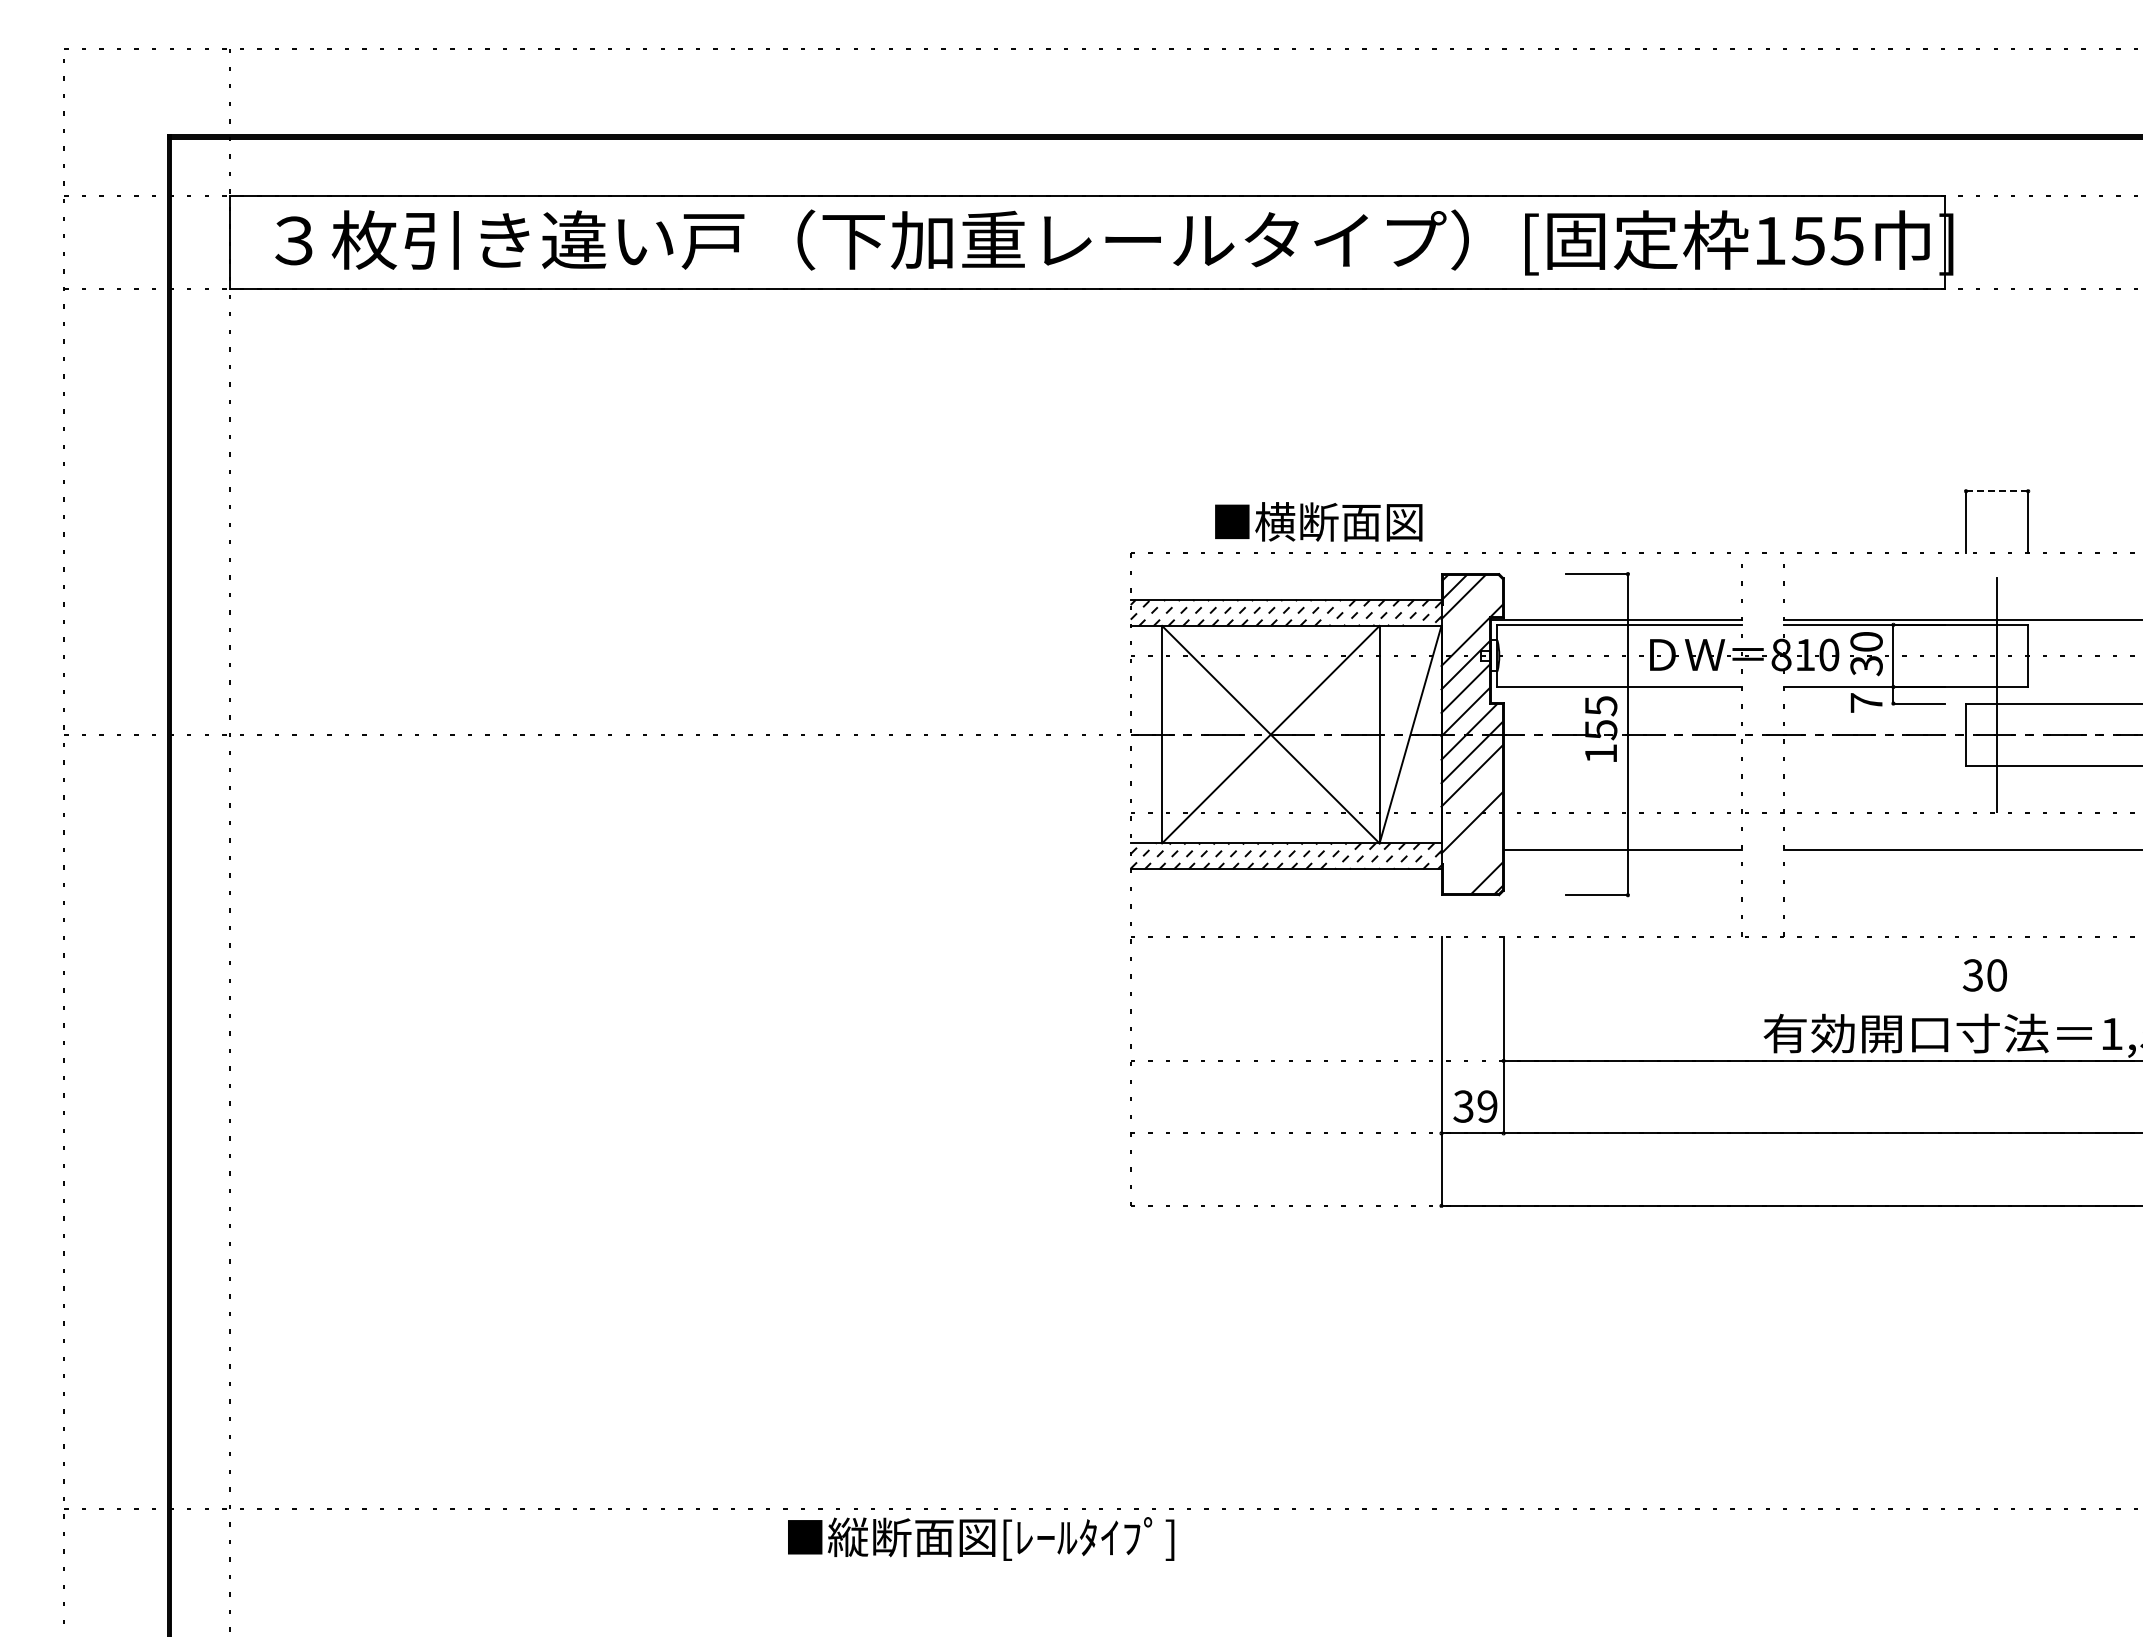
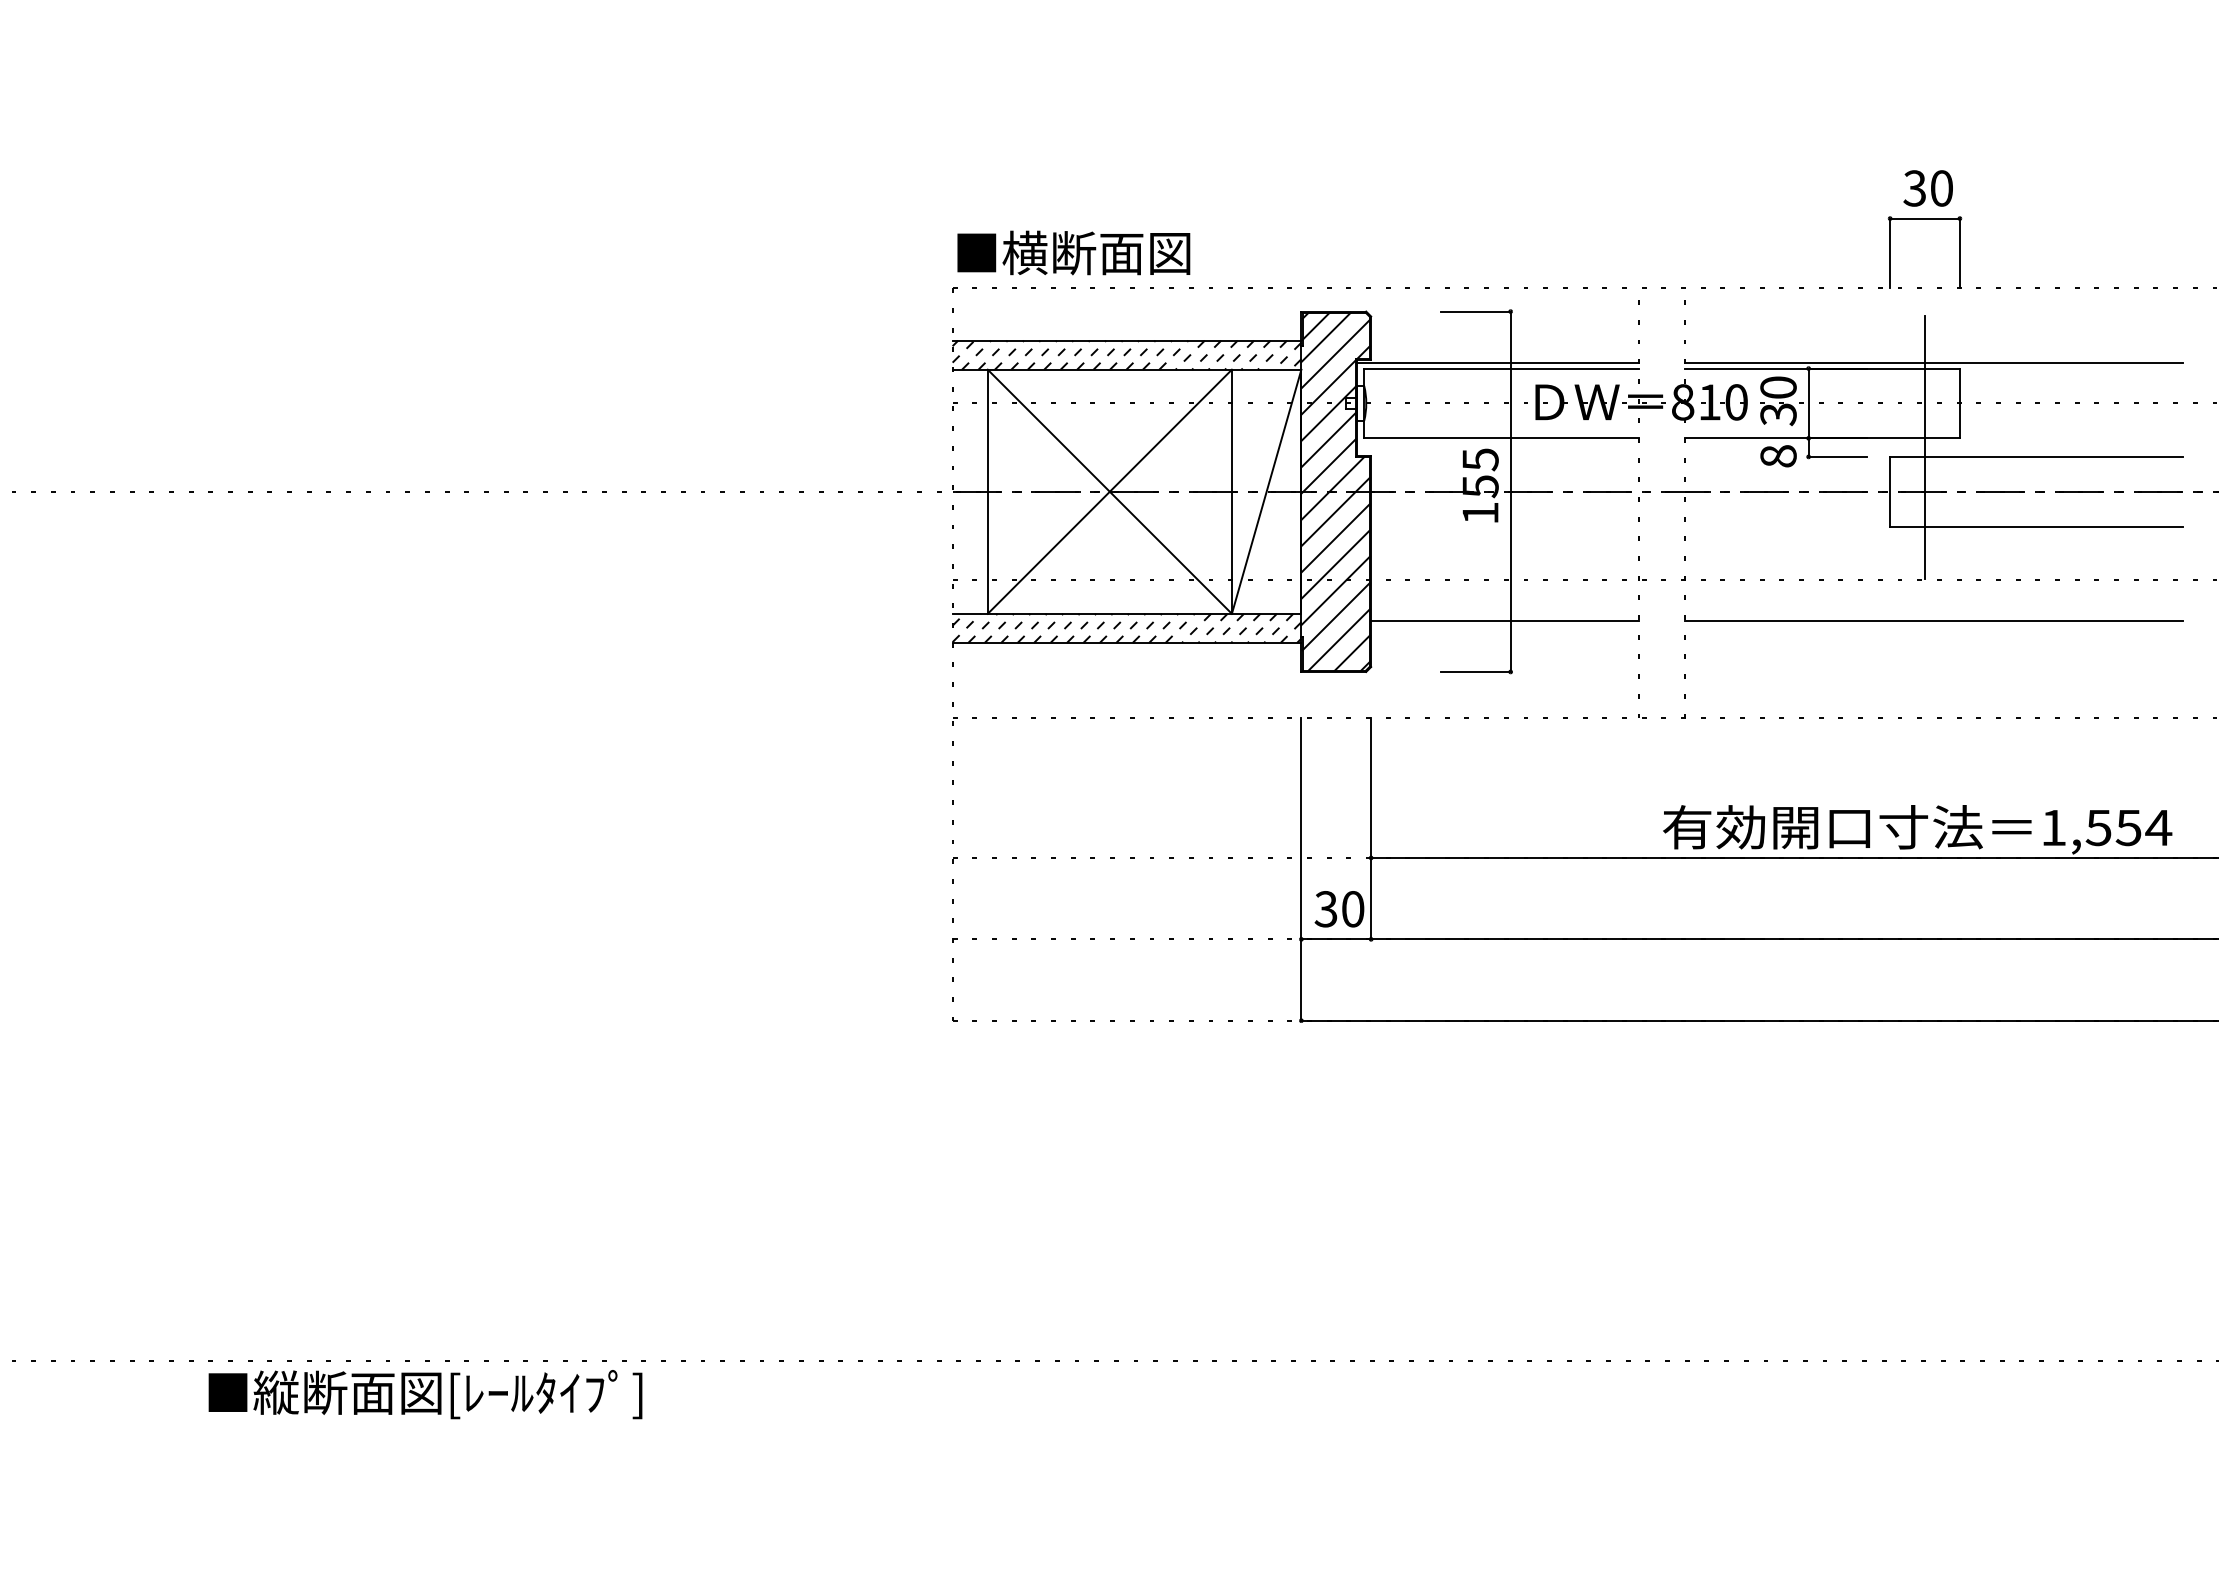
line: (1997, 491) -> (1925, 218), dashed -> solid
text: (1318, 521) -> (1073, 252), moved
line: (1471, 611) -> (1335, 353), added
text: (1866, 702) -> (1778, 455), 7 -> 8
line: (1471, 799) -> (1335, 564), added
line: (1472, 845) -> (1336, 616), added
line: (1474, 866) -> (1338, 639), added
text: (1984, 975) -> (1927, 188), moved
text: (1487, 1106) -> (1353, 909), 39 -> 30
text: (981, 1538) -> (425, 1394), moved

